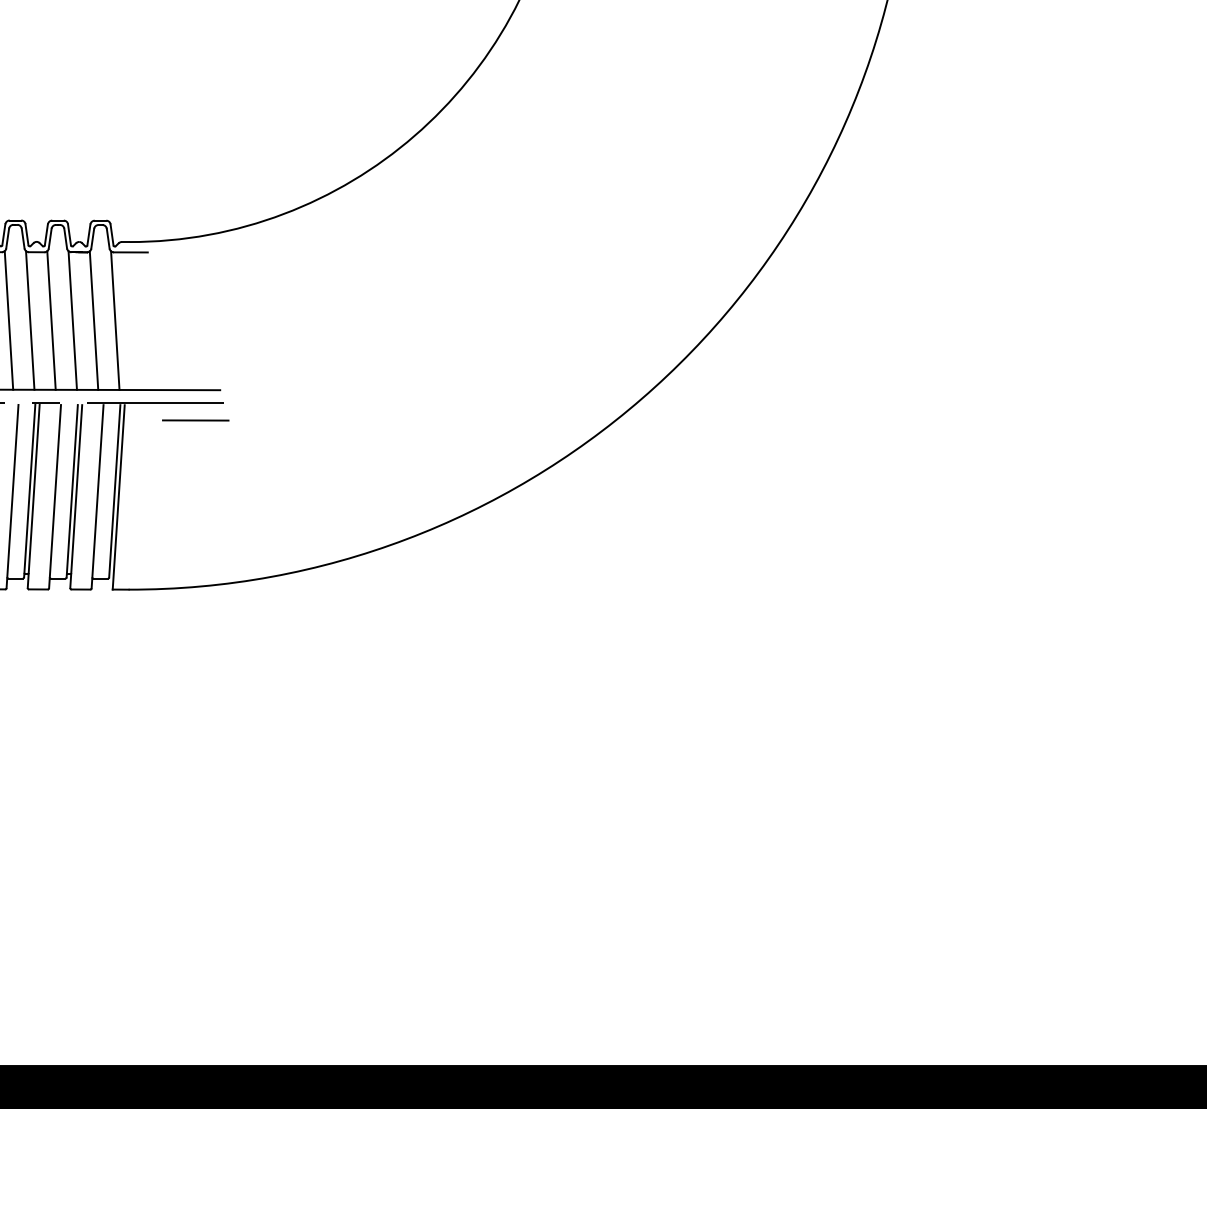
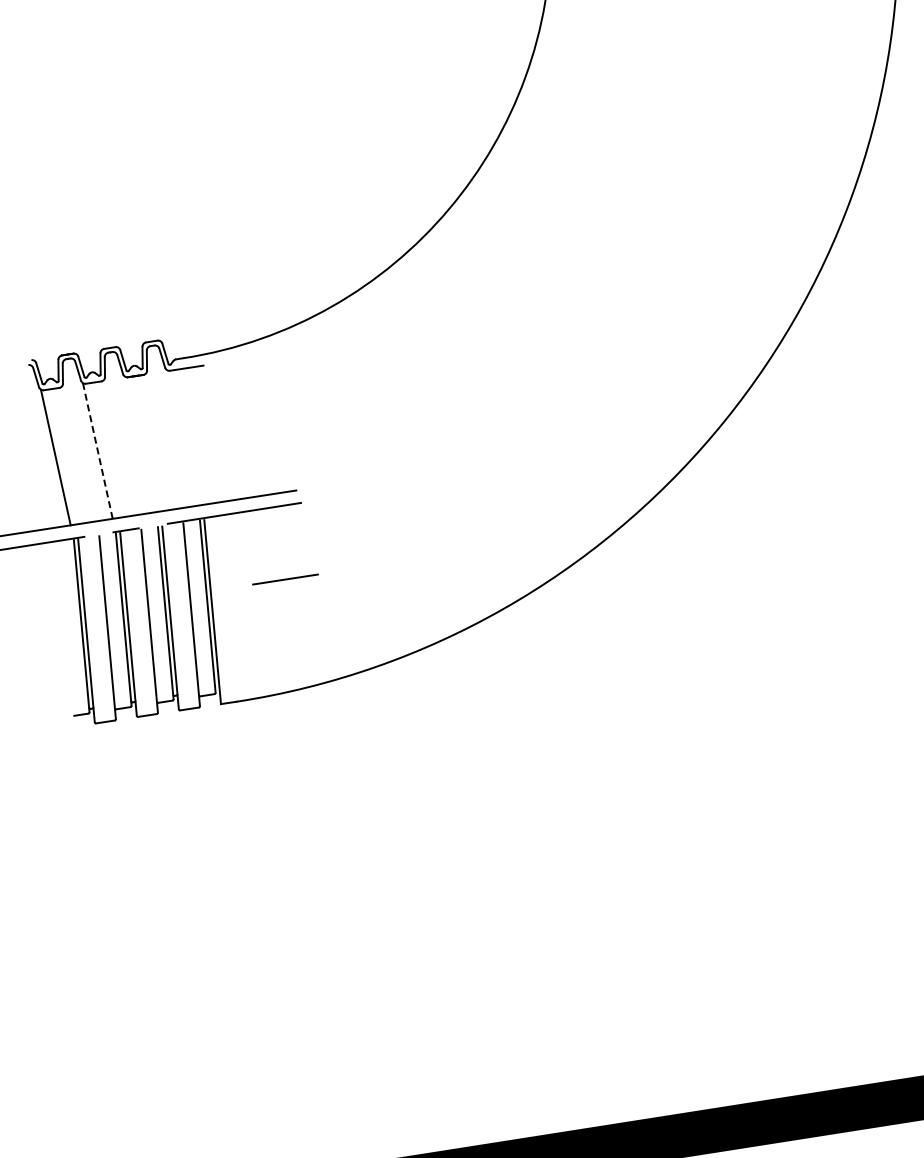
line: (30, 319) -> (97, 450), solid -> dashed
line: (8, 320) -> (76, 454), removed
line: (51, 320) -> (118, 447), removed
line: (72, 320) -> (139, 444), removed
line: (93, 320) -> (160, 441), removed
line: (115, 320) -> (182, 437), removed
line: (195, 420) -> (285, 579), moved

